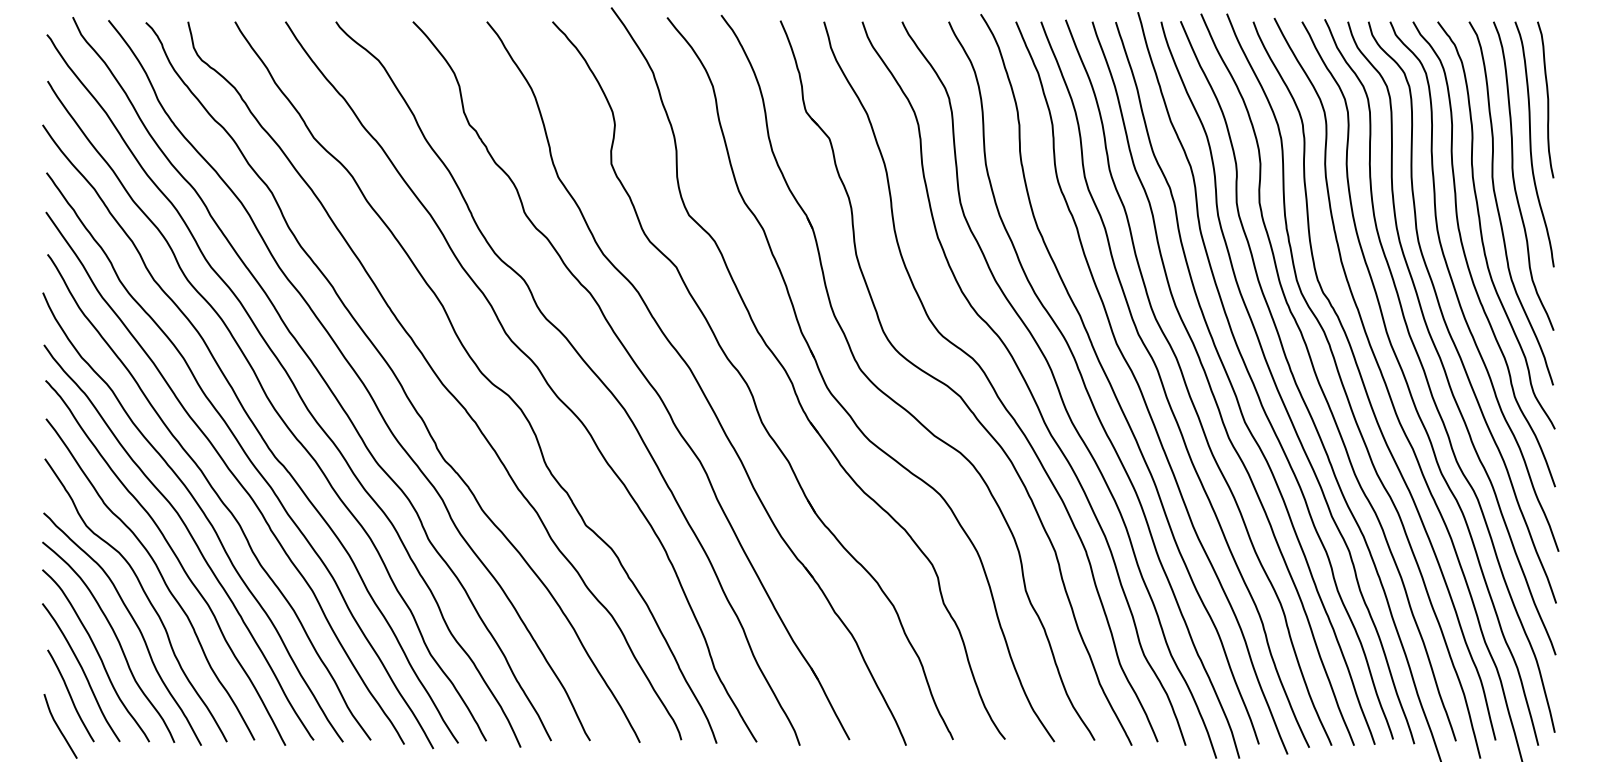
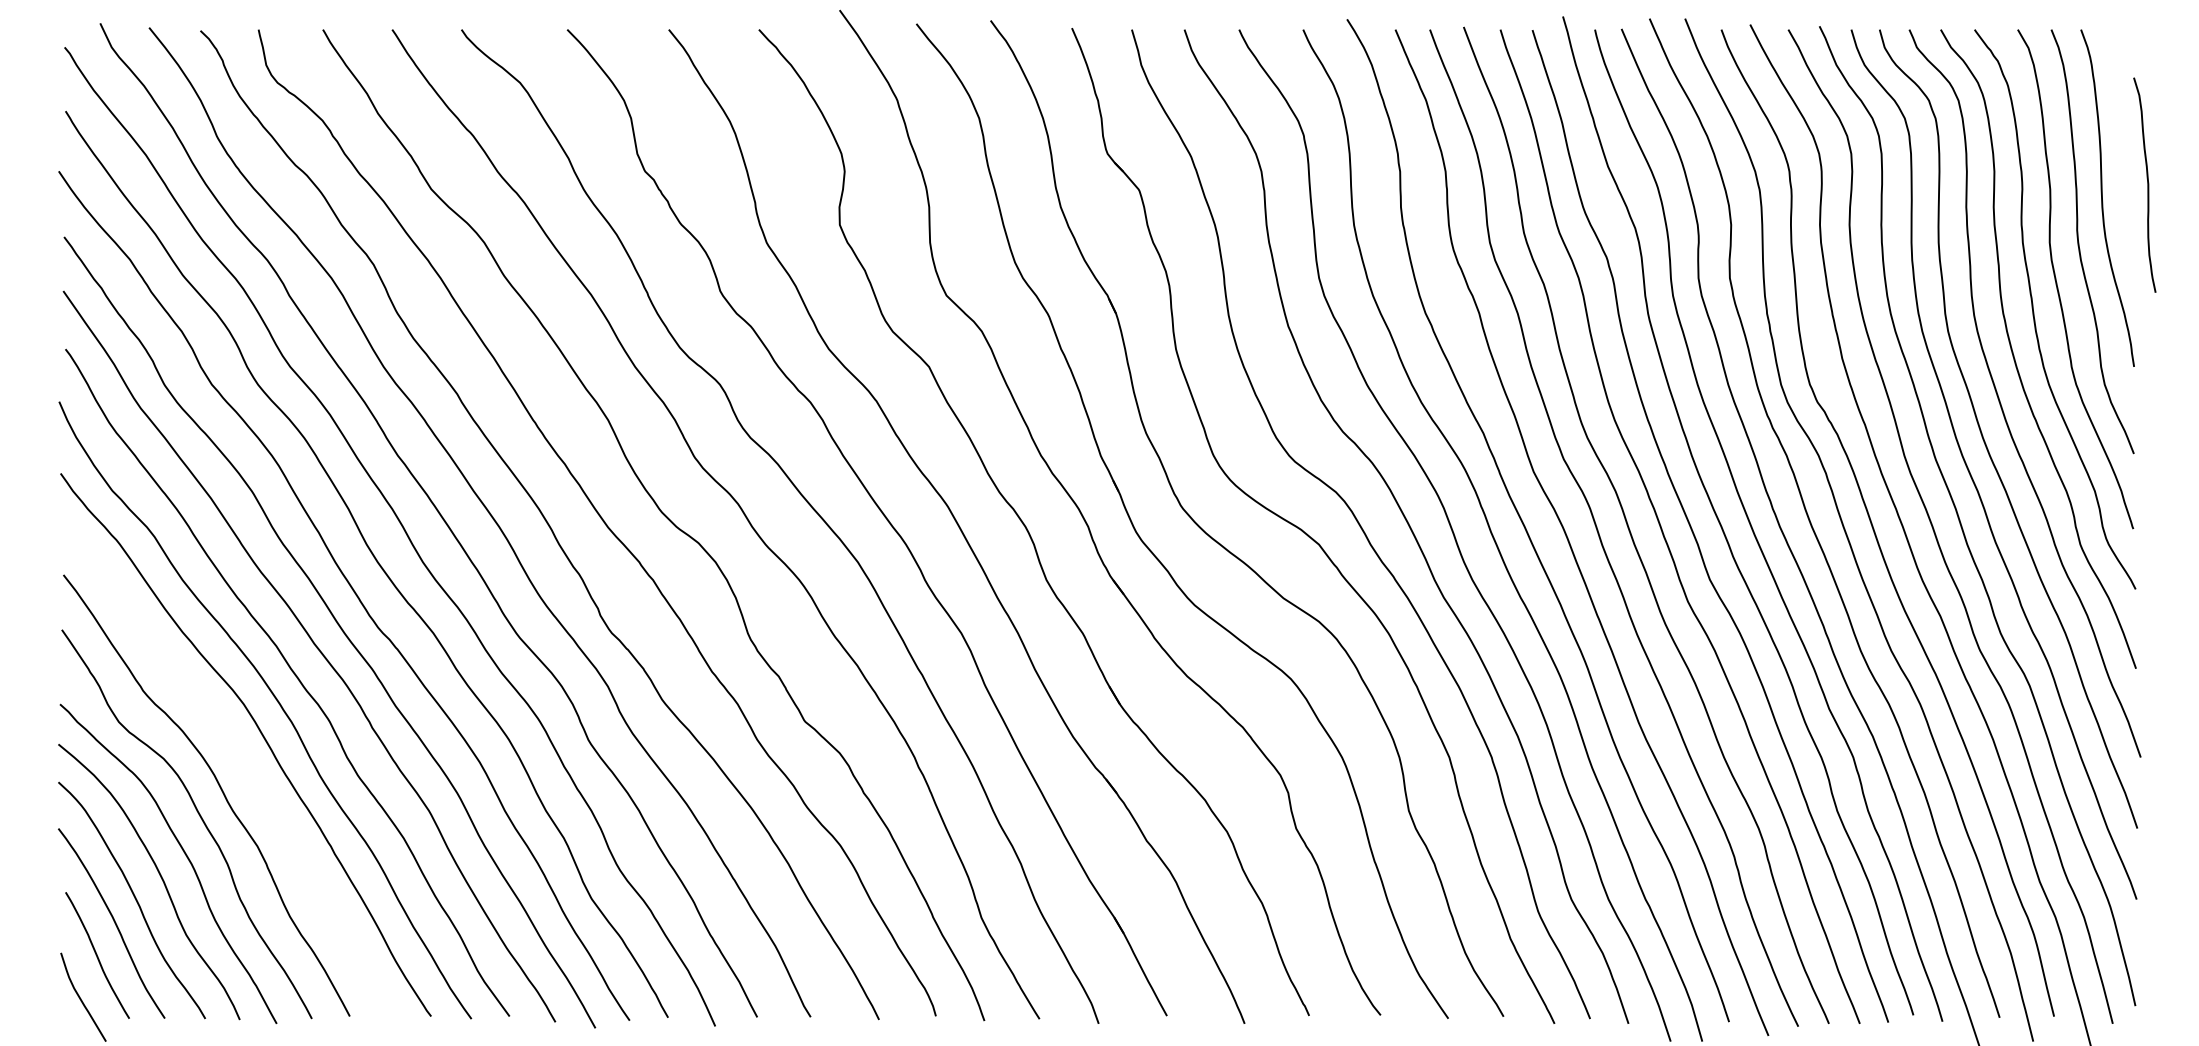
curve: (1547, 99) -> (2147, 184), moved
curve: (175, 557) -> (241, 765), removed

